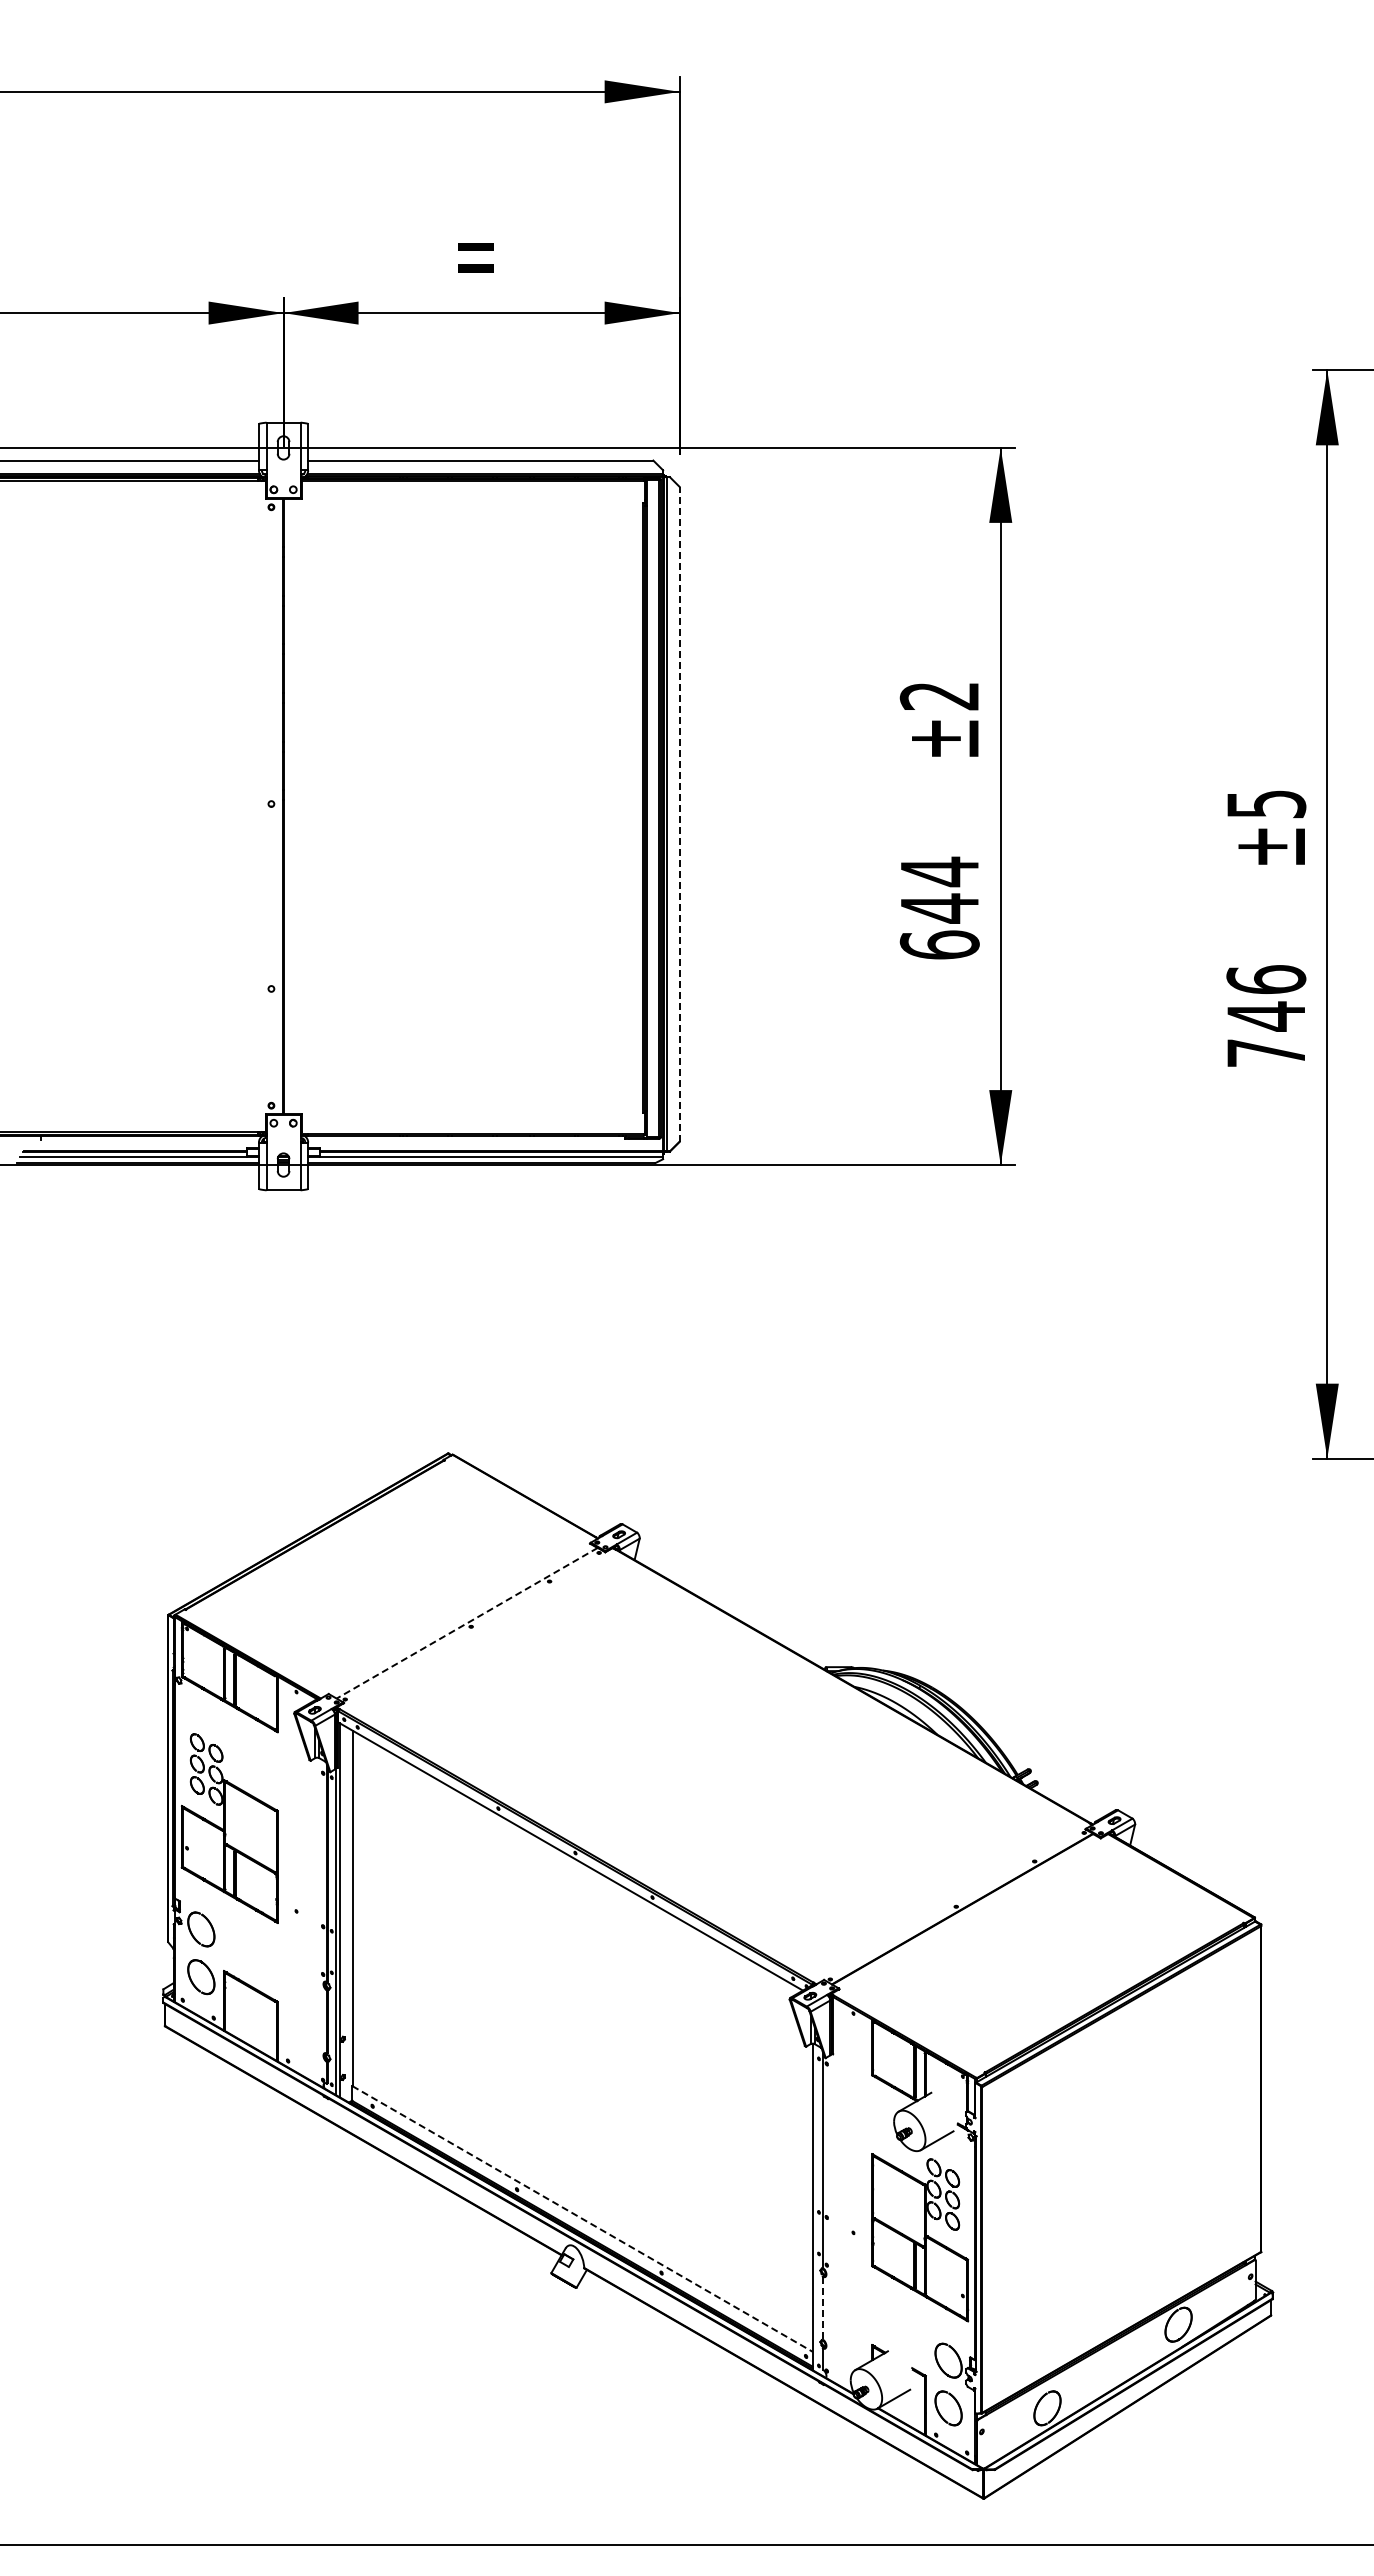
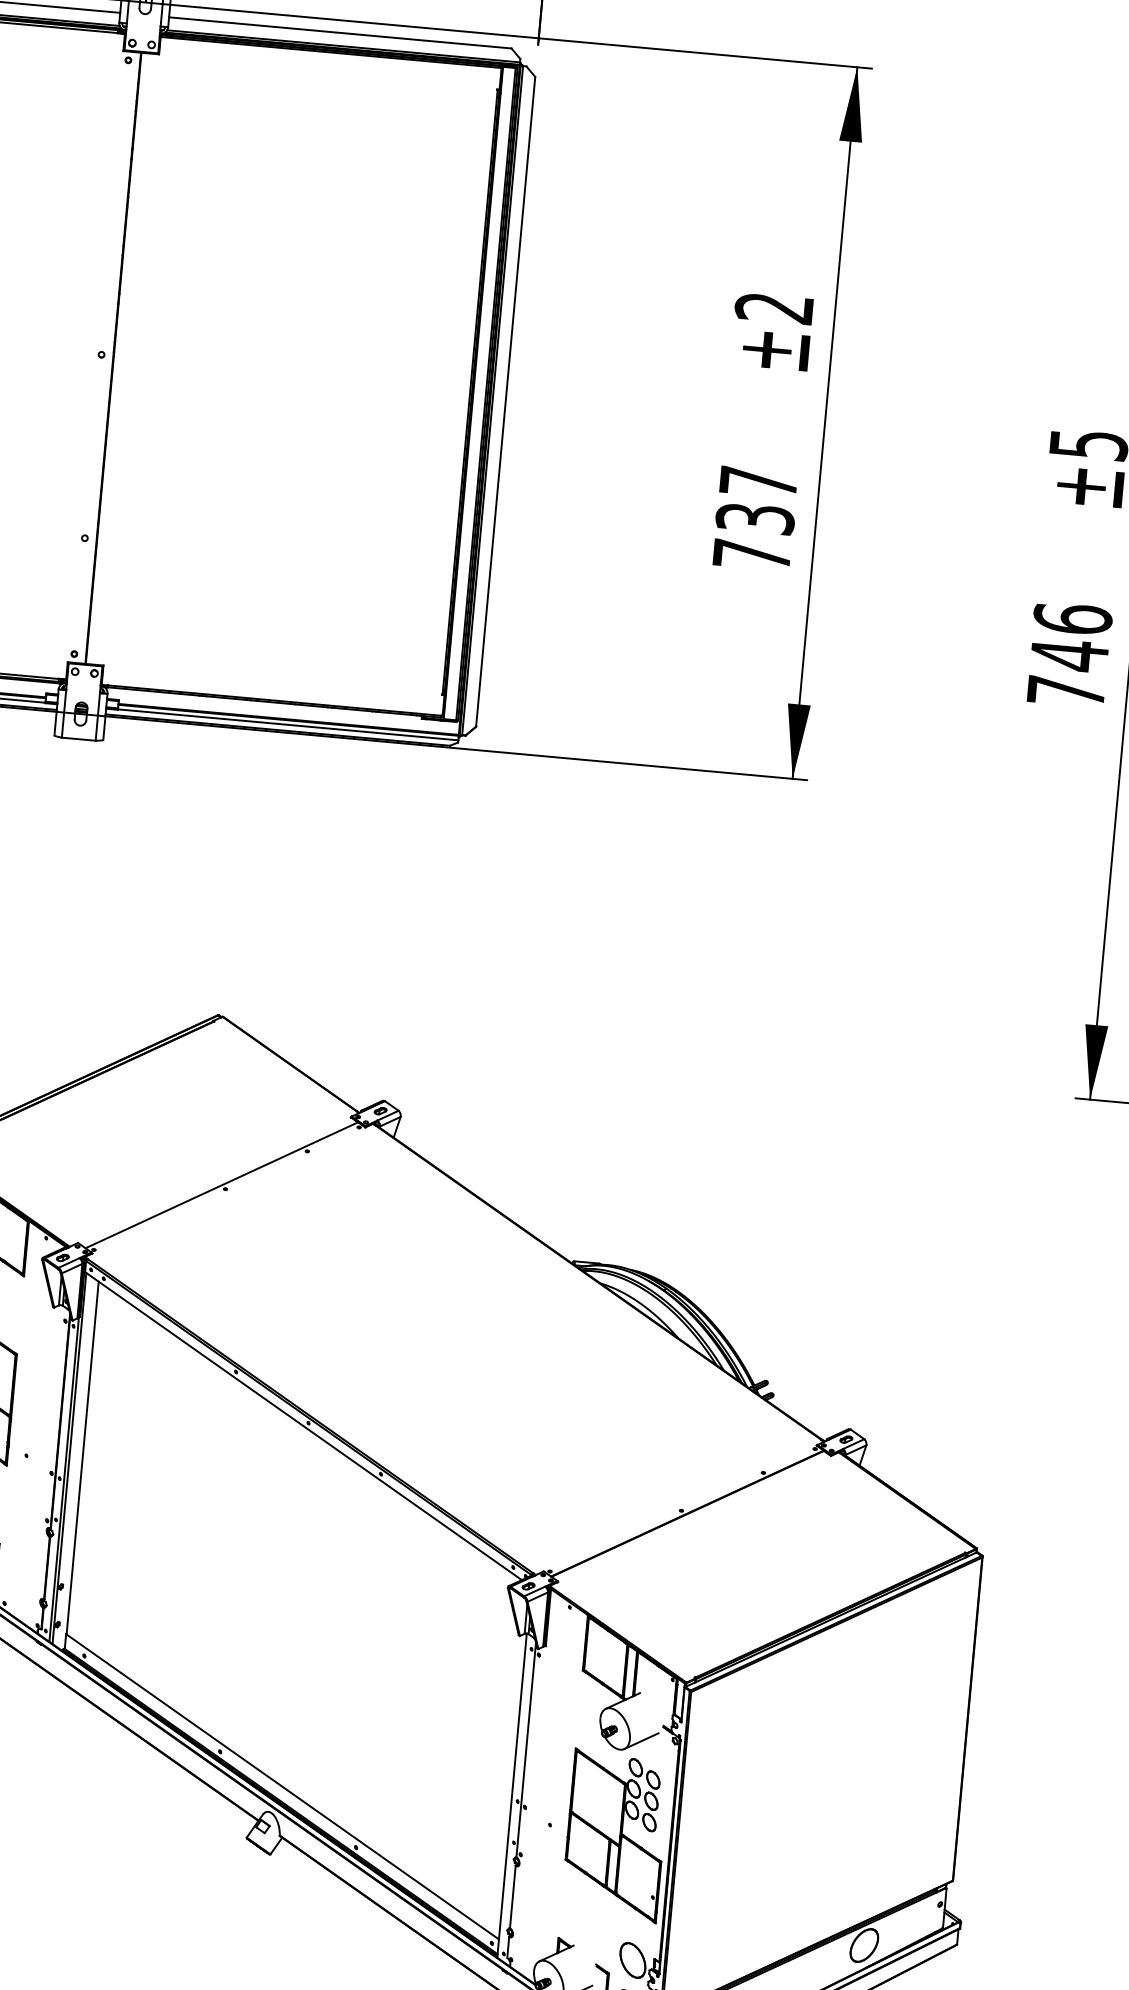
line: (679, 813) -> (505, 401), dashed -> solid
text: (939, 907) -> (755, 517), 644 -> 737
line: (467, 1623) -> (222, 1185), dashed -> solid
line: (582, 2218) -> (282, 1786), dashed -> solid
line: (822, 2308) -> (512, 1897), dashed -> solid

